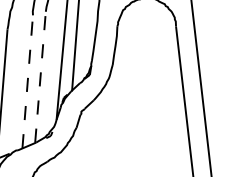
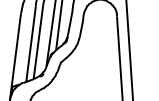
line: (40, 76) -> (38, 41), dashed -> solid
line: (28, 82) -> (31, 44), dashed -> solid

